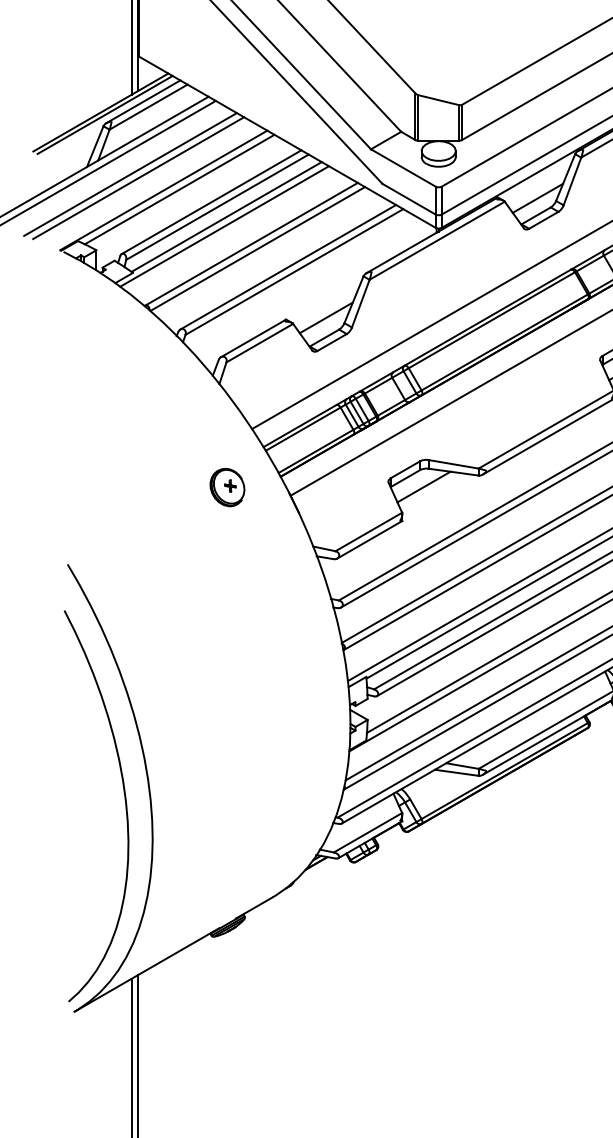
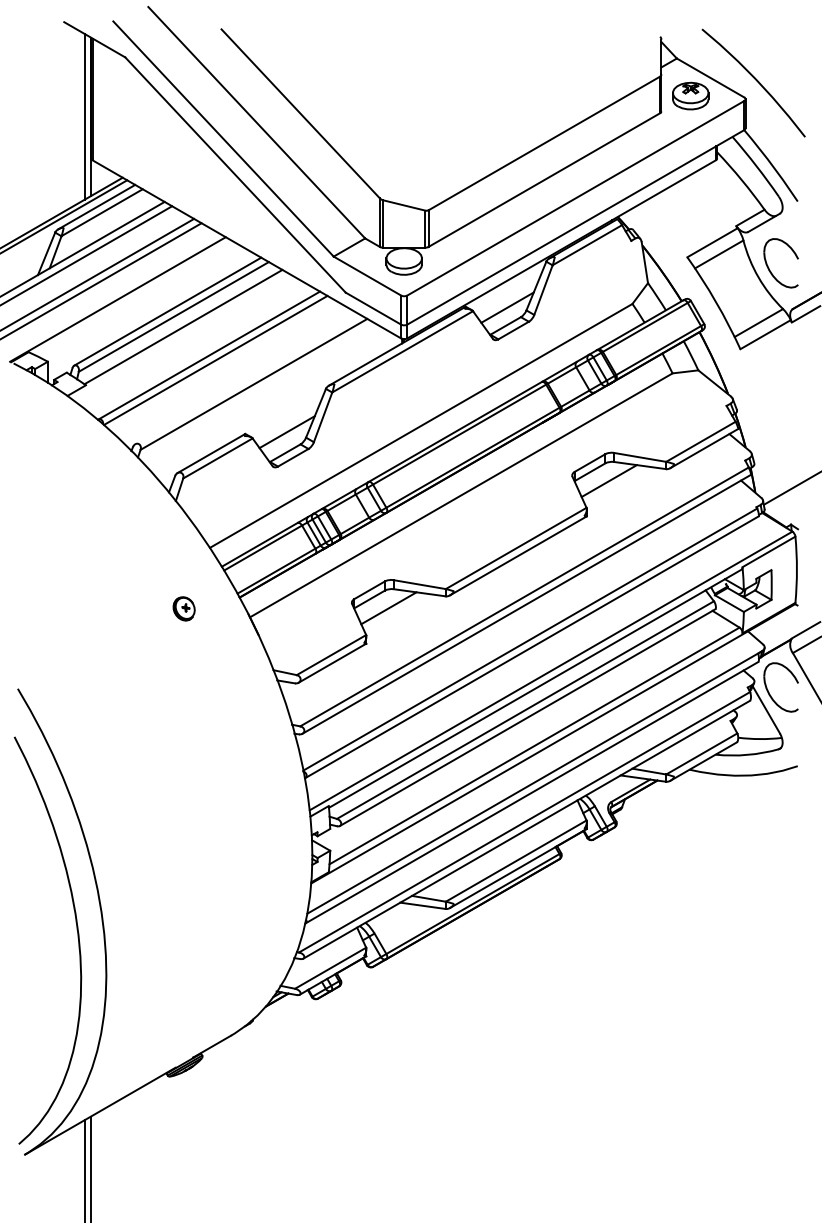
line: (179, 189) -> (134, 298), removed
line: (223, 226) -> (180, 336), removed
line: (288, 267) -> (247, 379), removed
part: (226, 487) -> (183, 608), size x0.6

